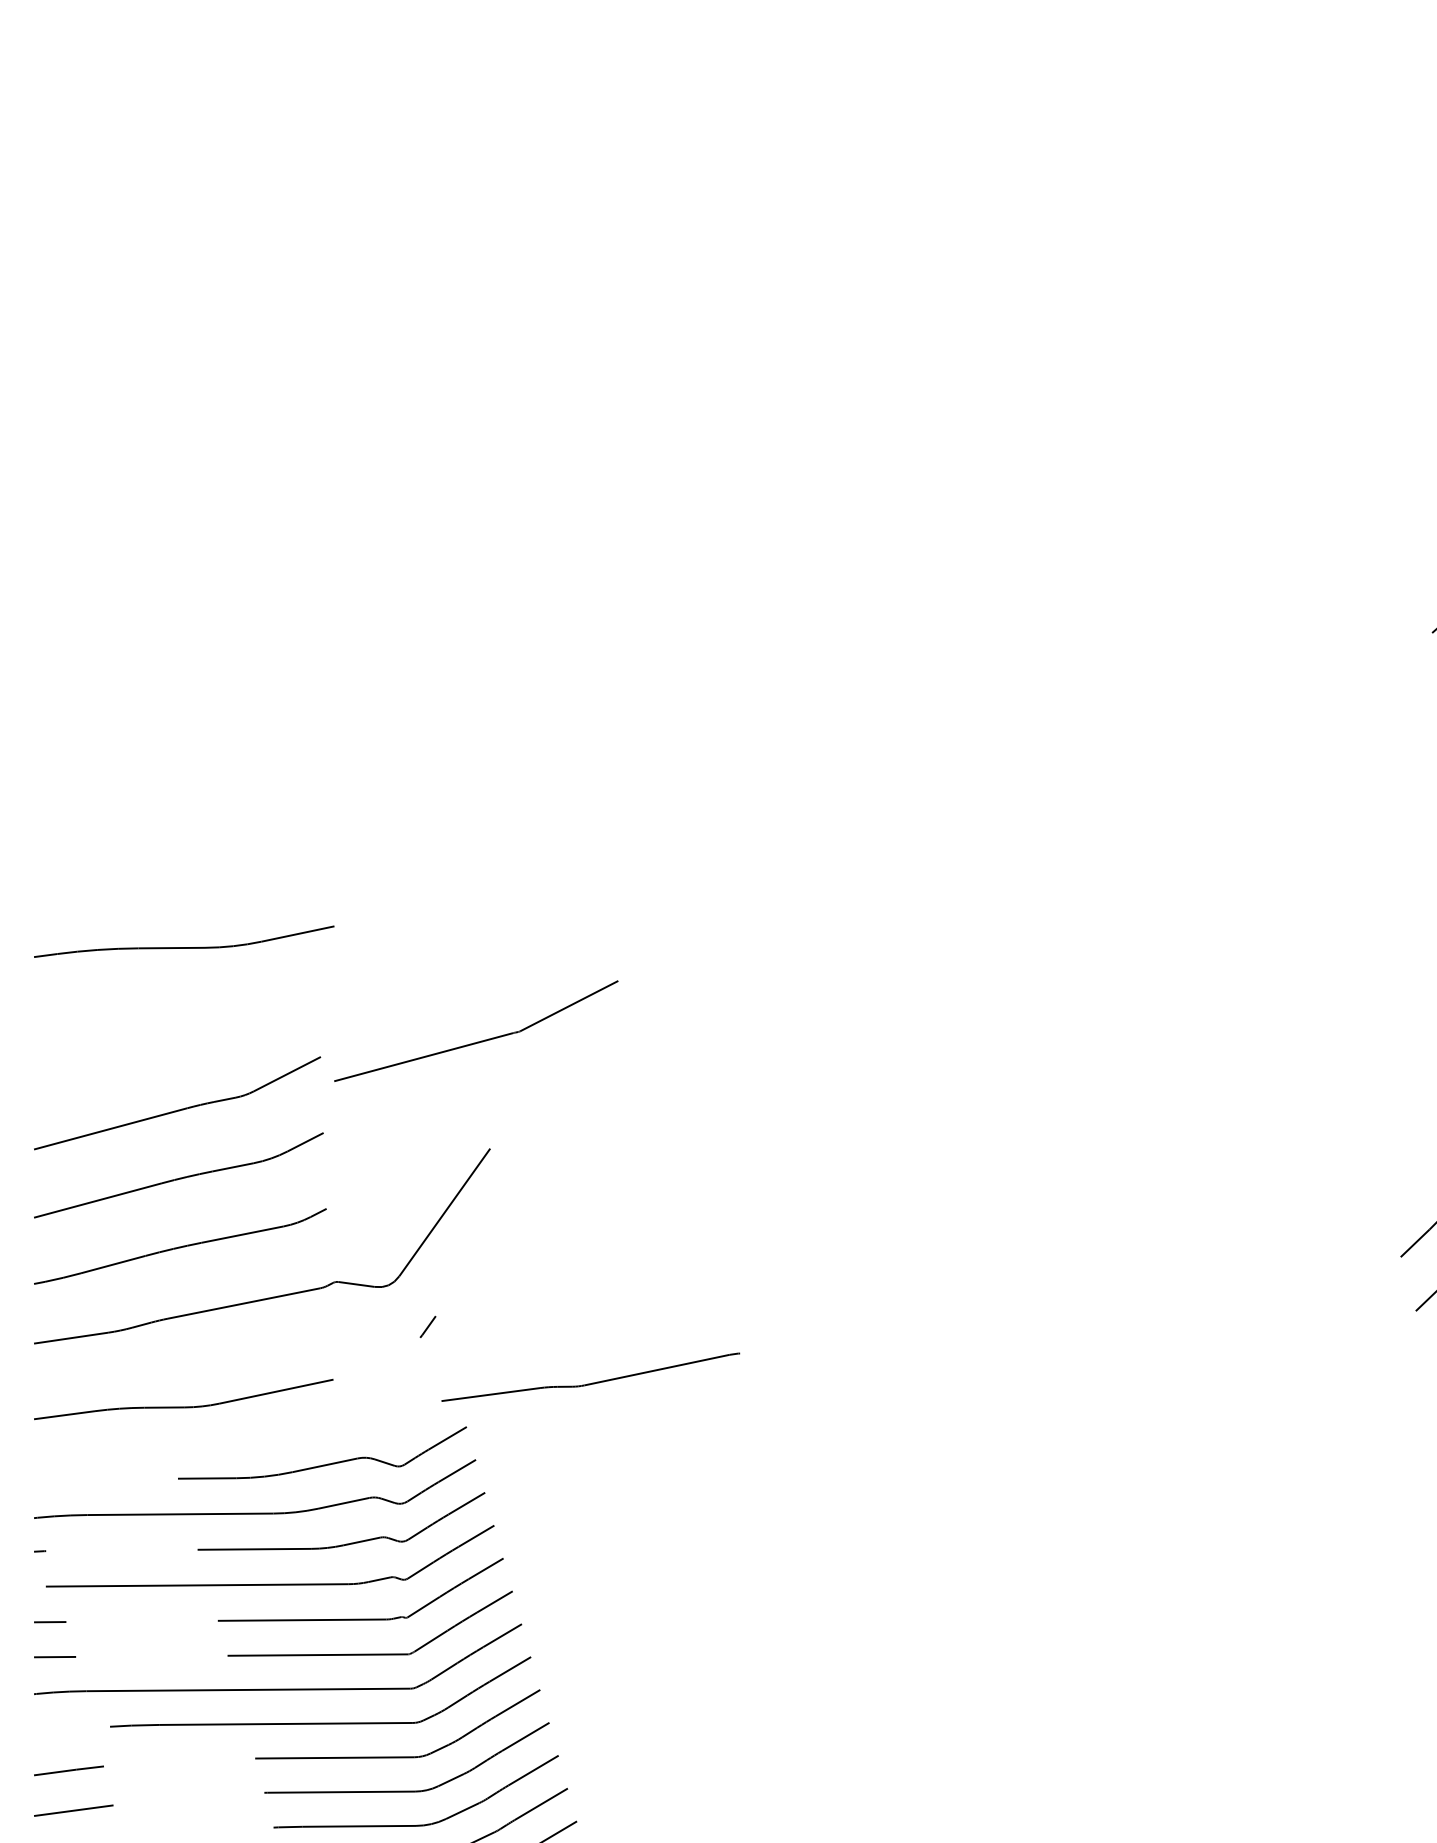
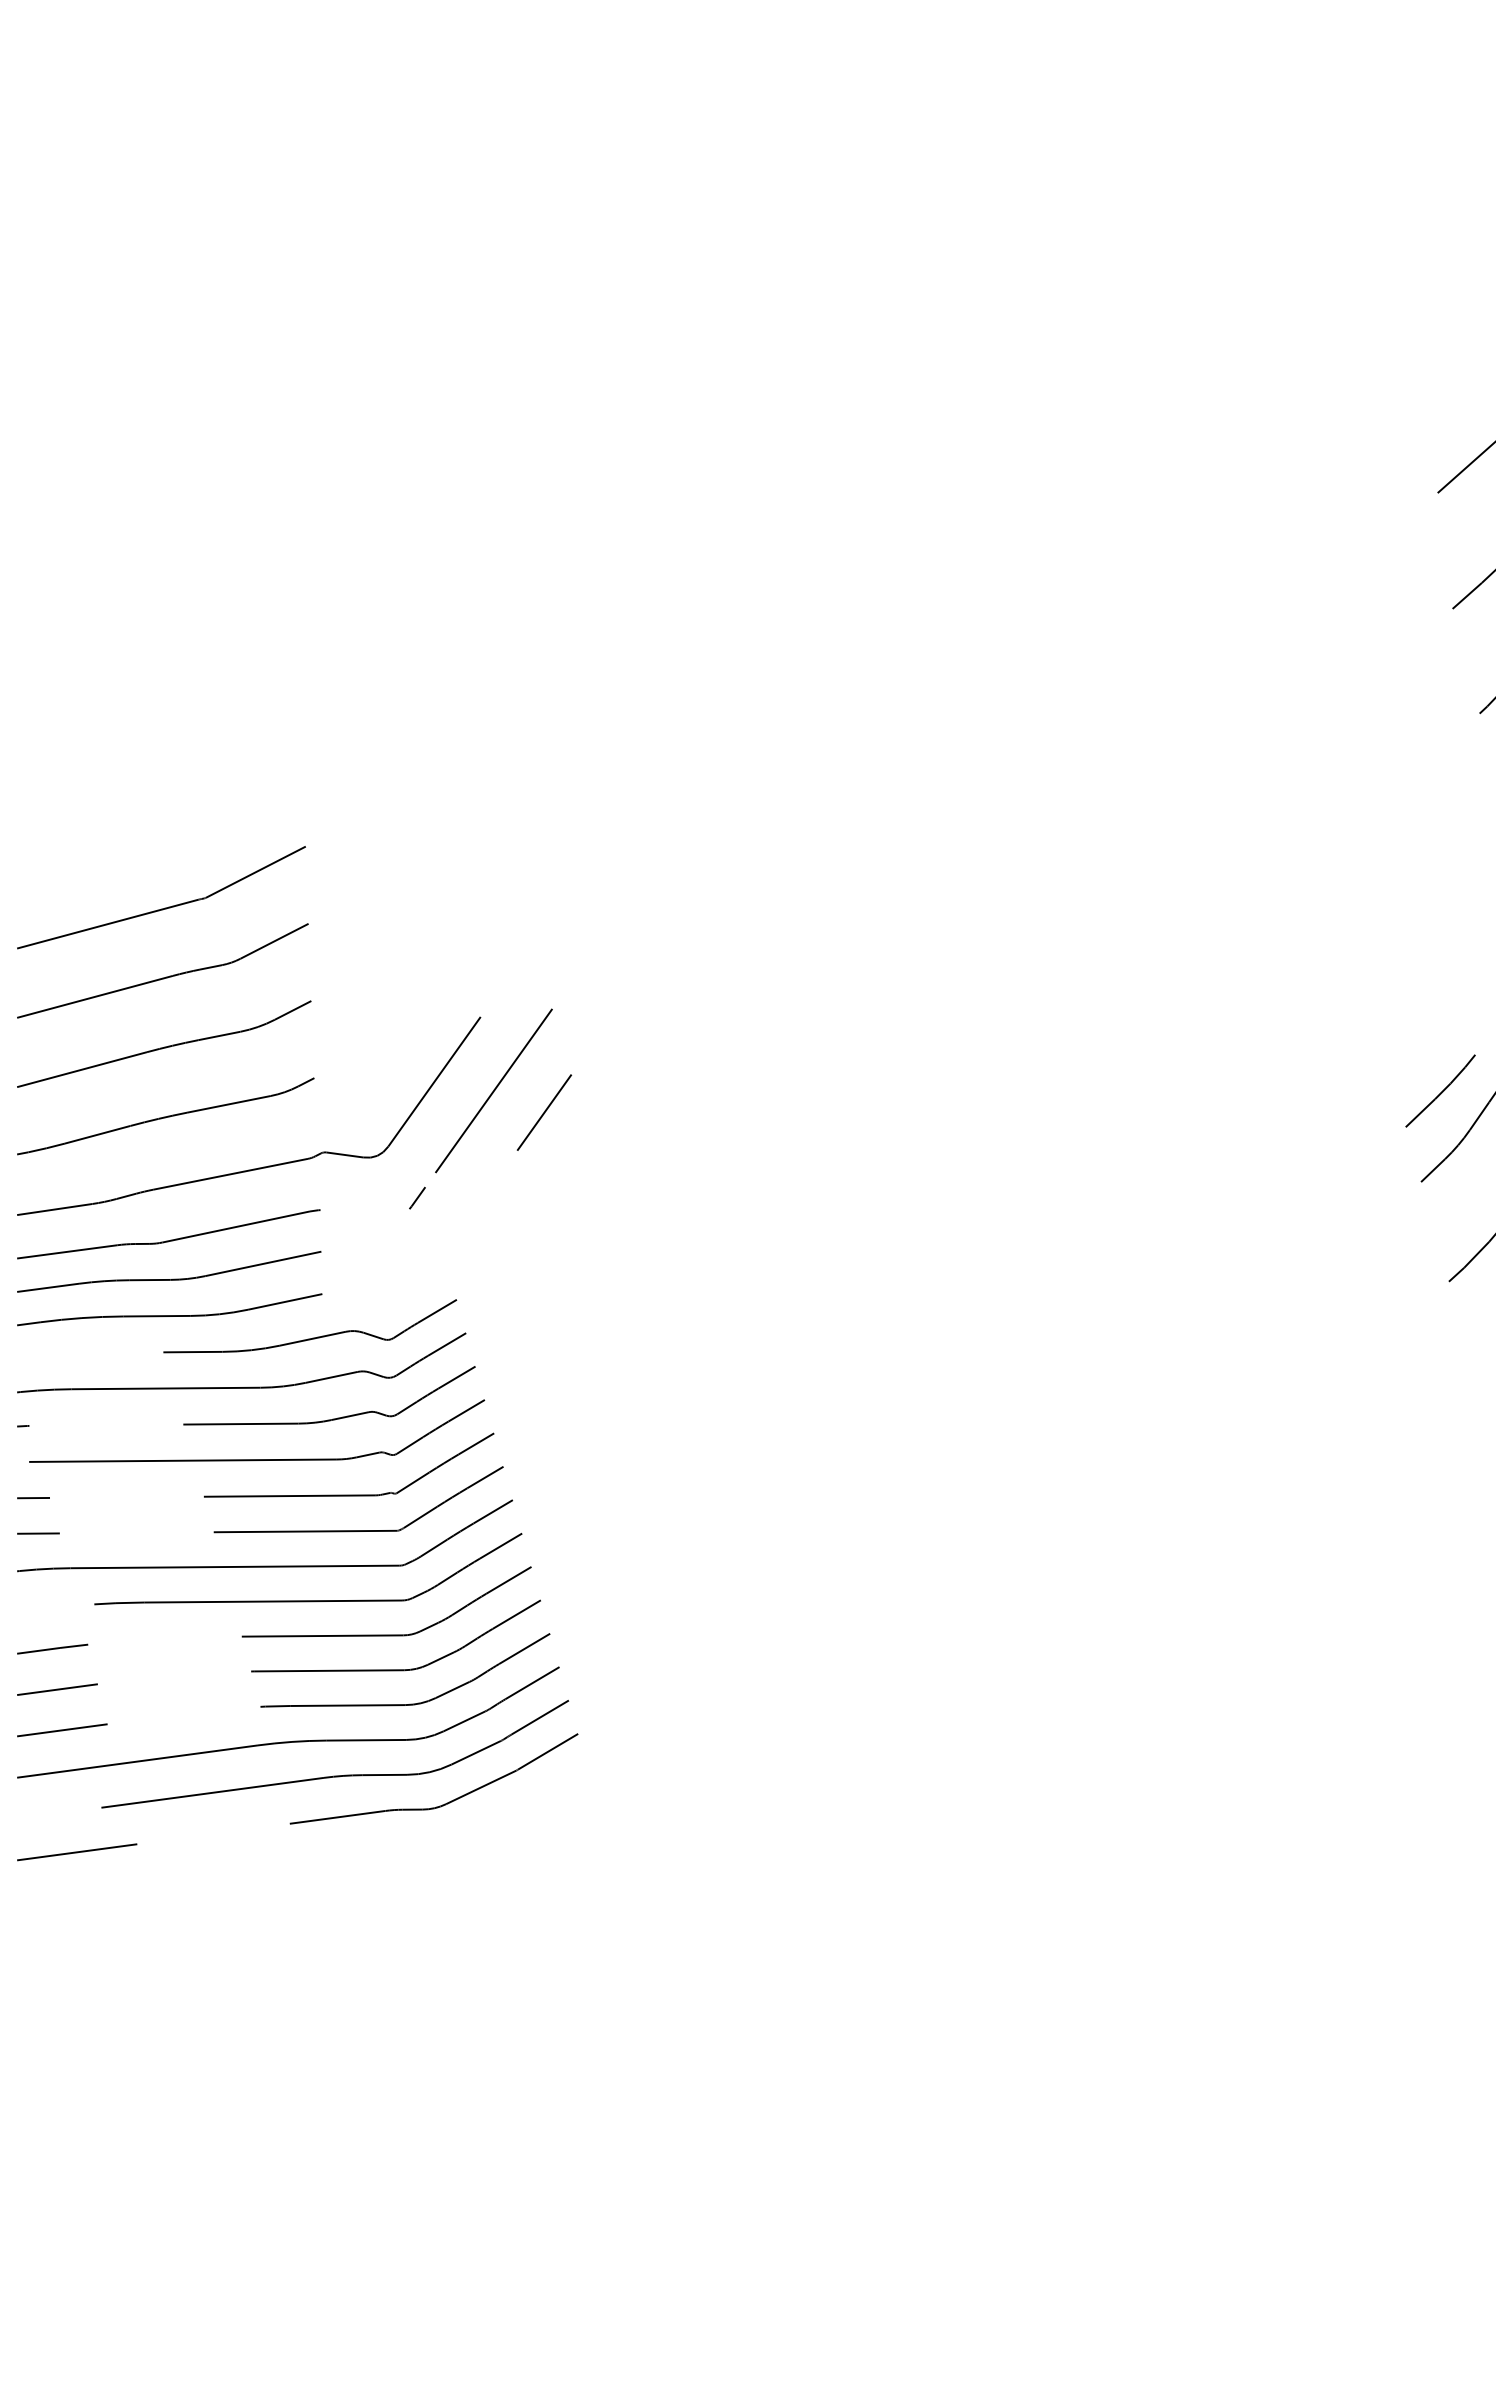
curve: (184, 947) -> (169, 1315), moved
curve: (479, 1040) -> (164, 907), moved
line: (502, 1221) -> (493, 1090), added
line: (553, 1242) -> (544, 1112), added
curve: (592, 1382) -> (170, 1239), moved

